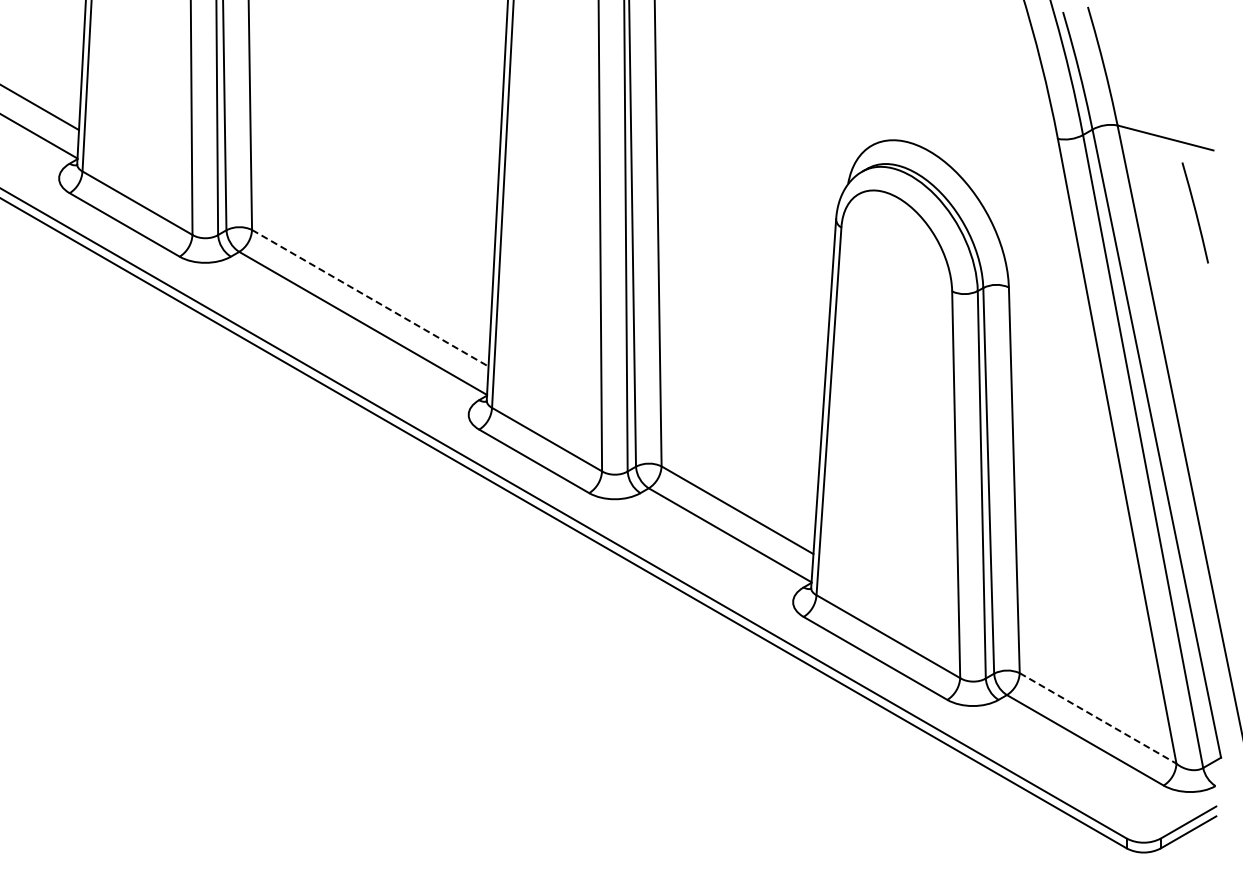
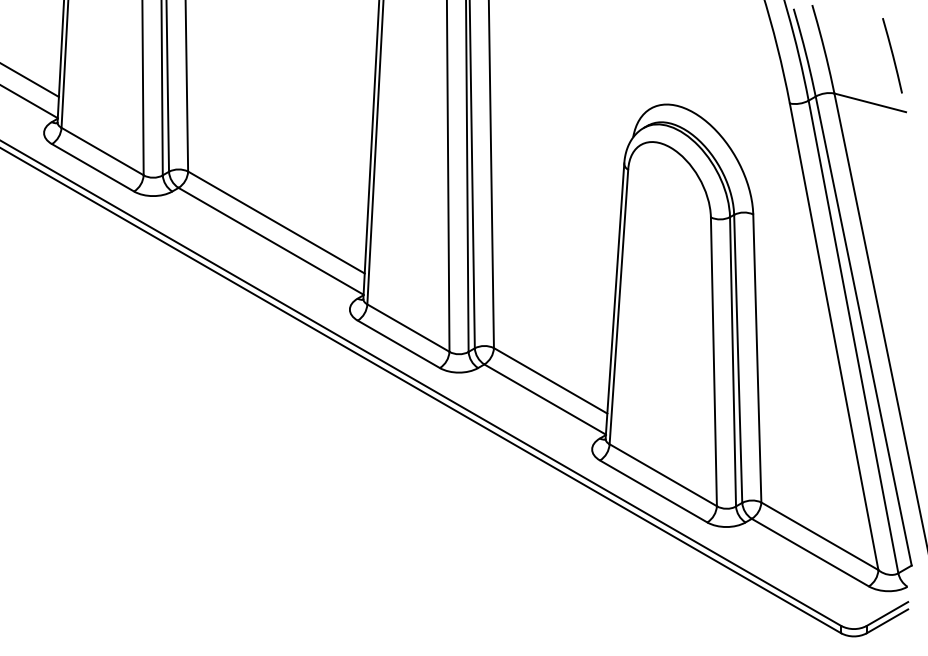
line: (1194, 211) -> (891, 54), moved
line: (370, 298) -> (276, 222), dashed -> solid
line: (1098, 718) -> (820, 536), dashed -> solid

